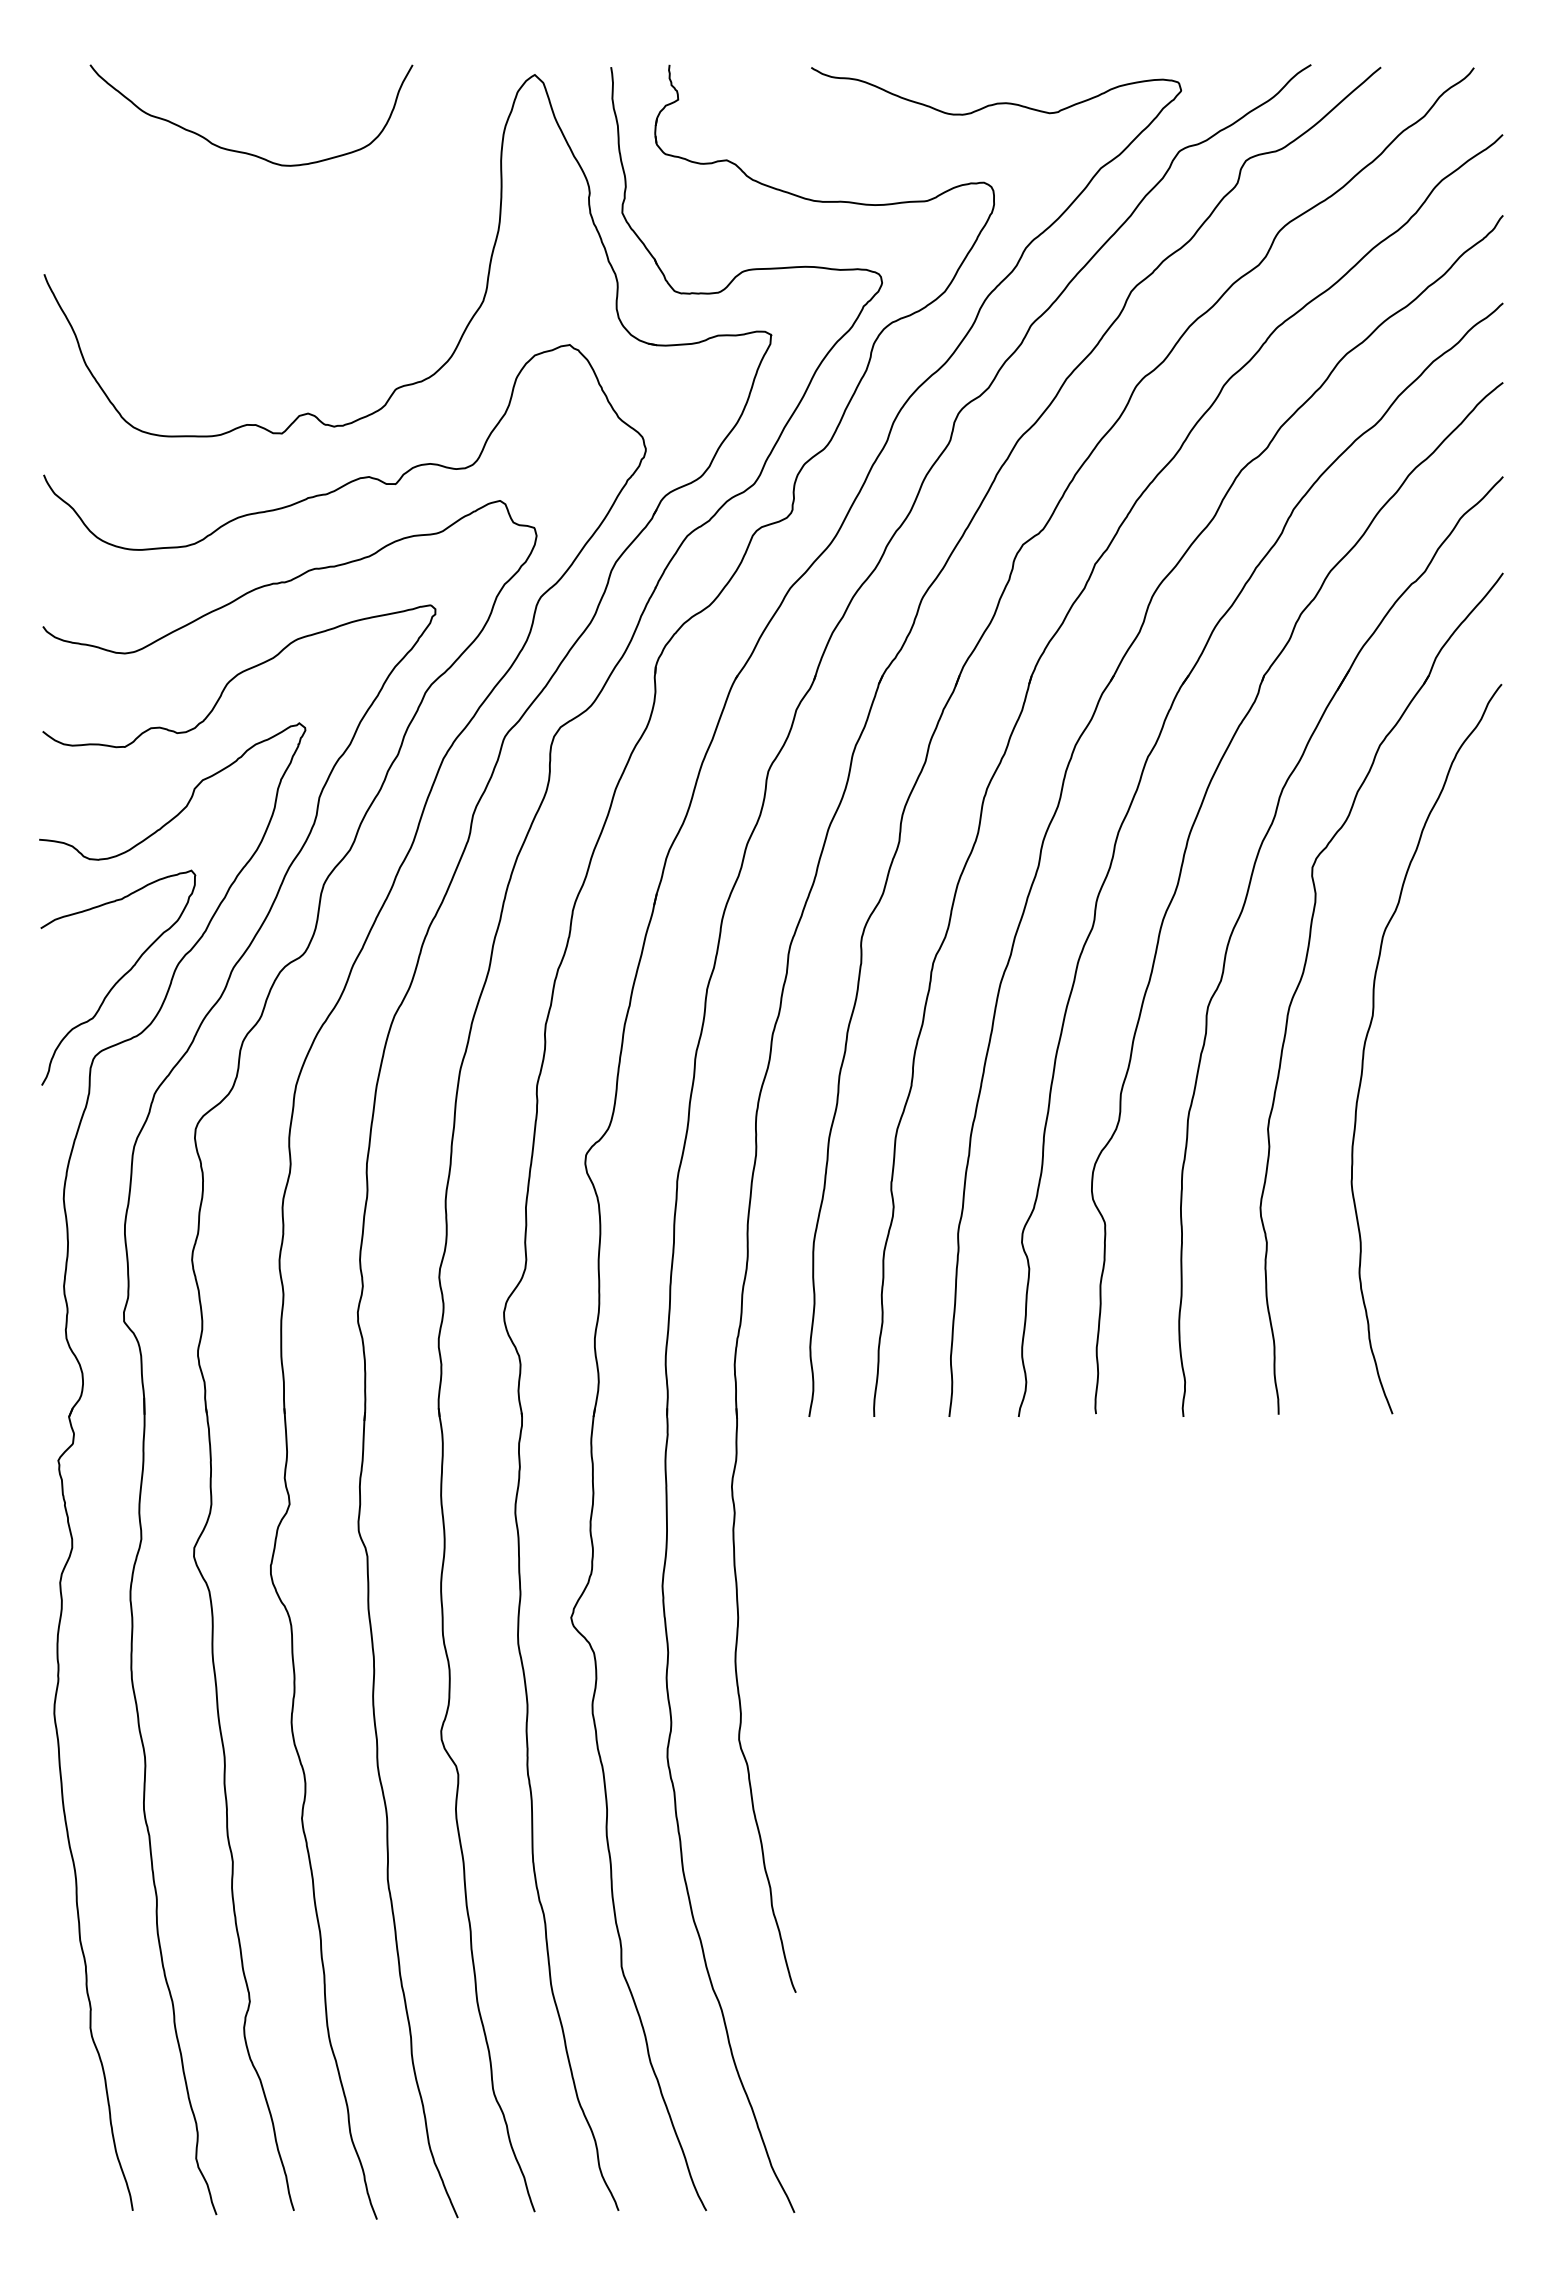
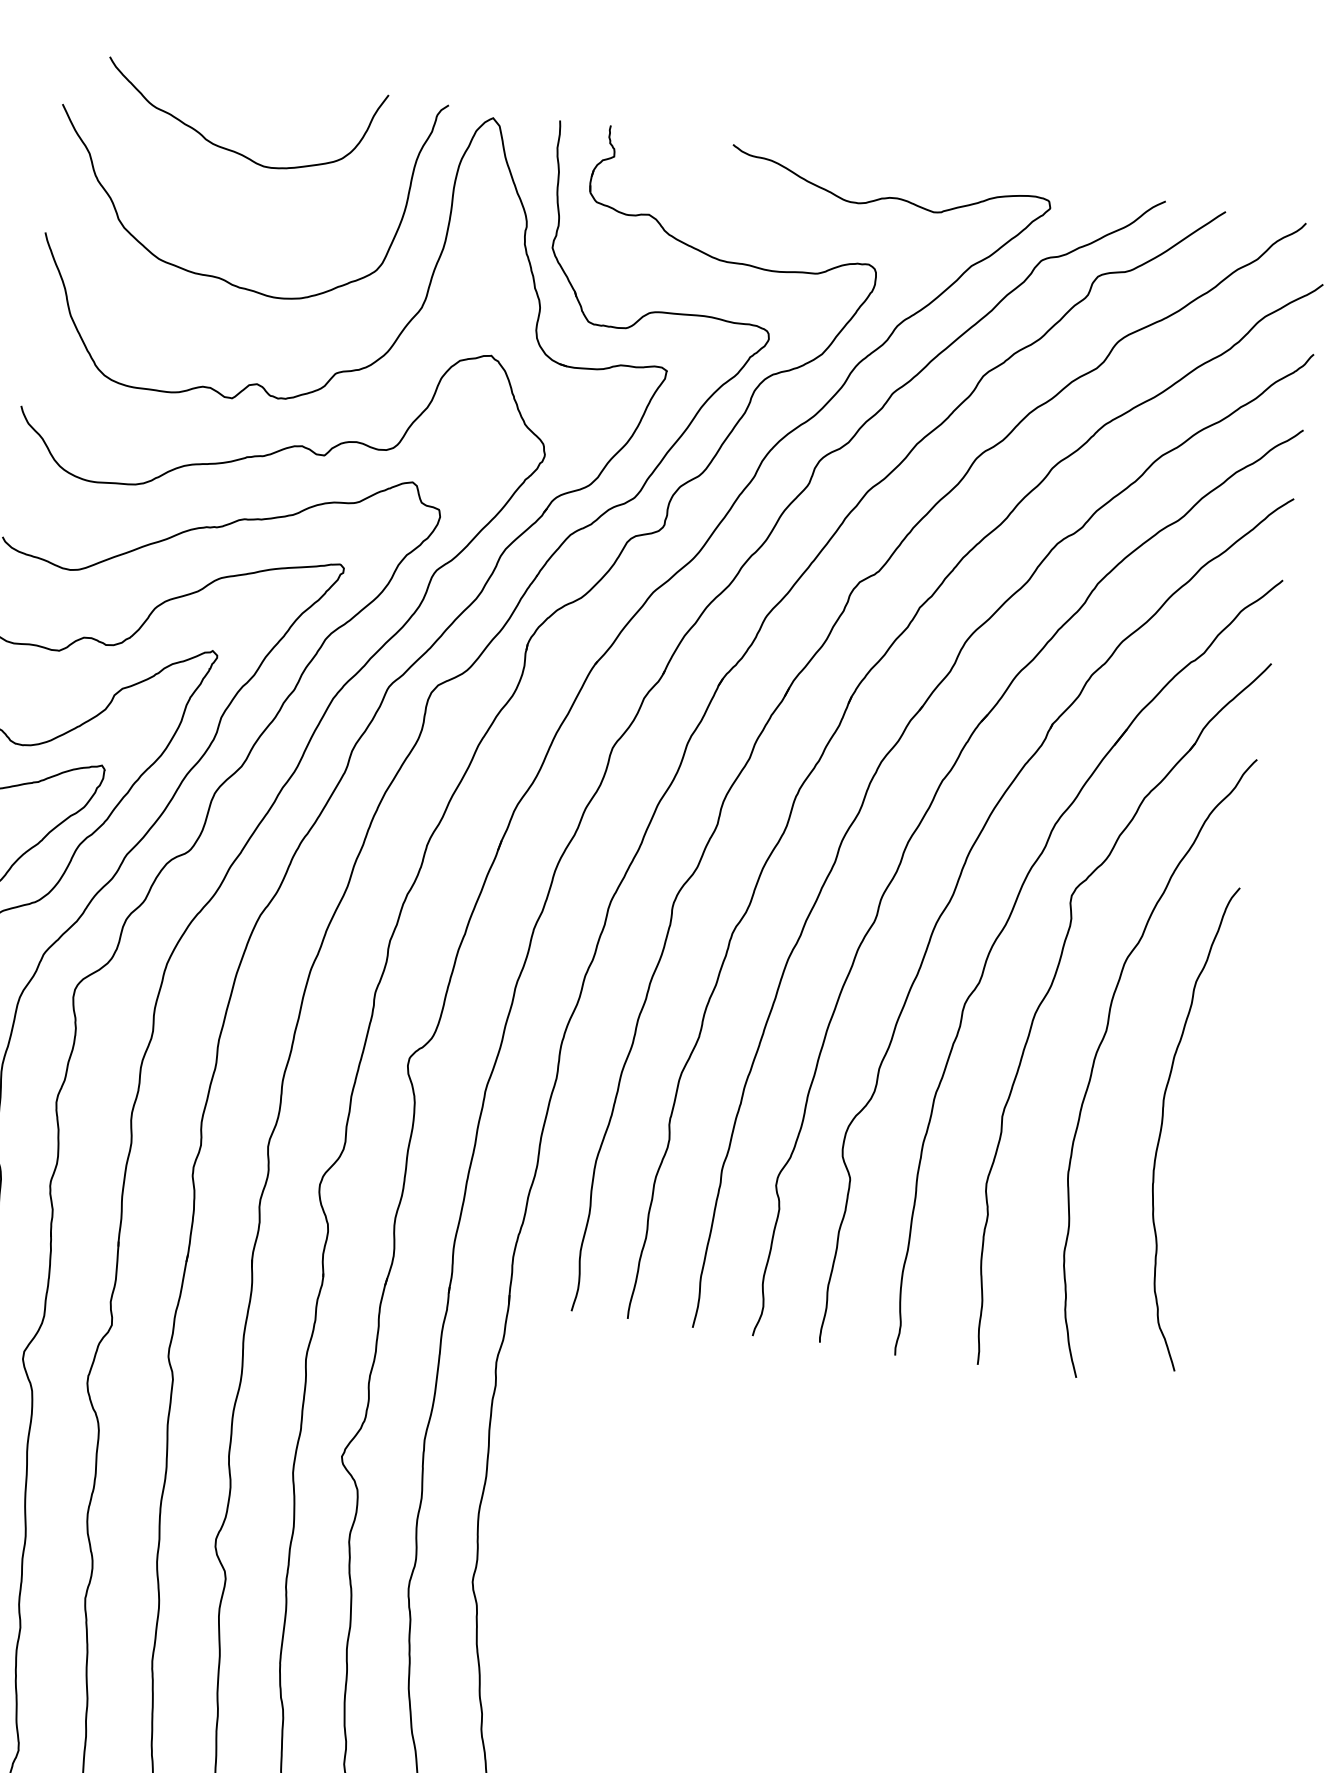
curve: (246, 297) -> (217, 276), added
curve: (1451, 1111) -> (1163, 1123), added

